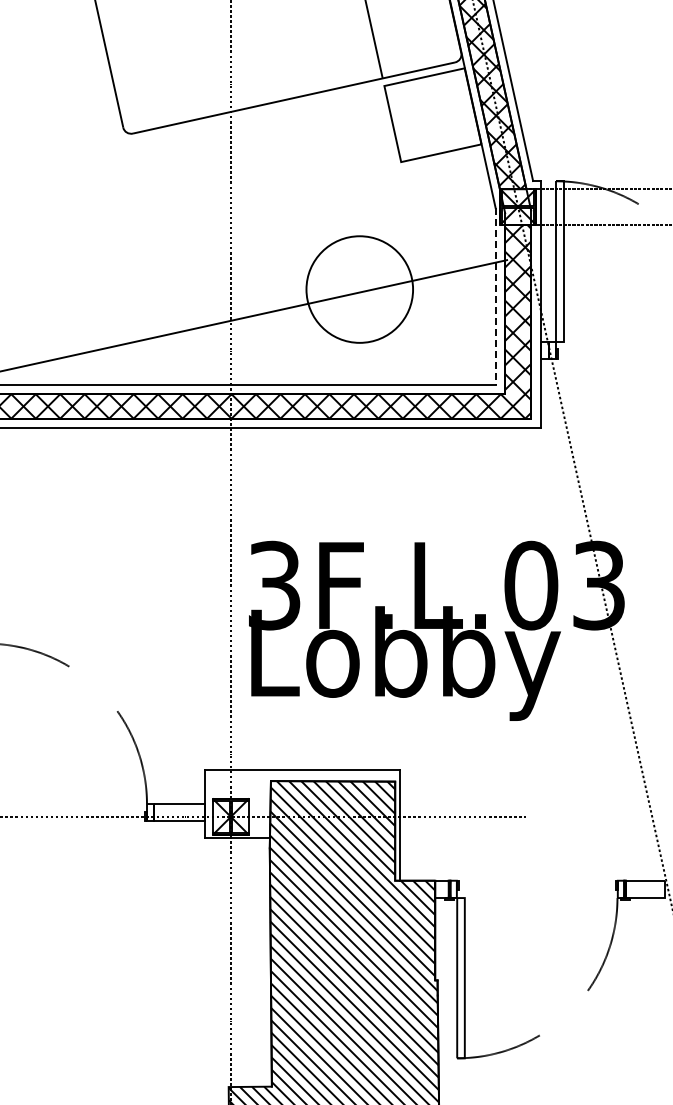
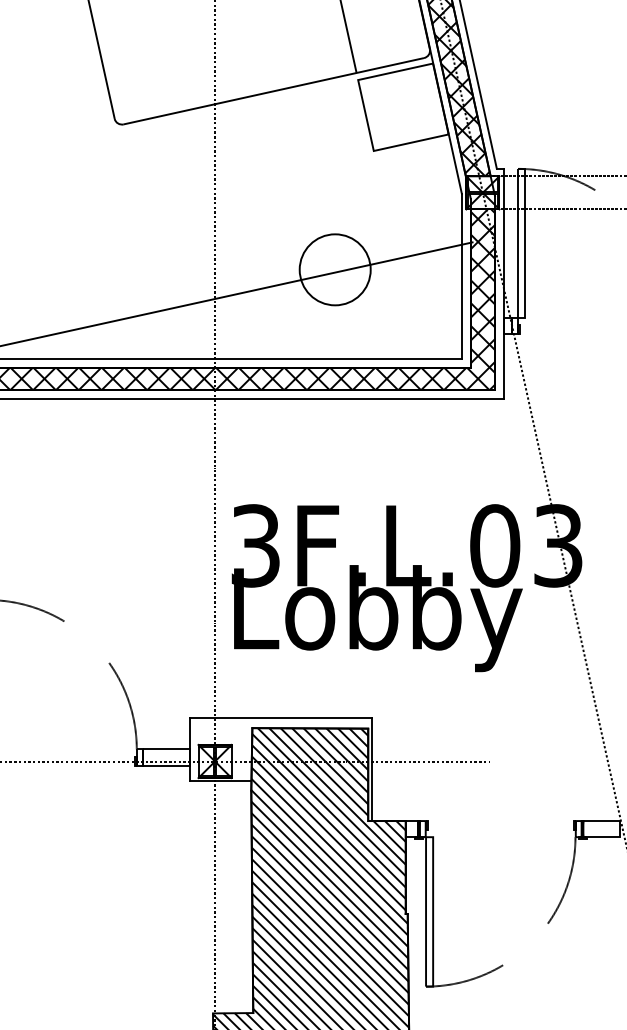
circle: (359, 289) -> (334, 269), size x0.71
line: (495, 296) -> (461, 276), dashed -> solid

